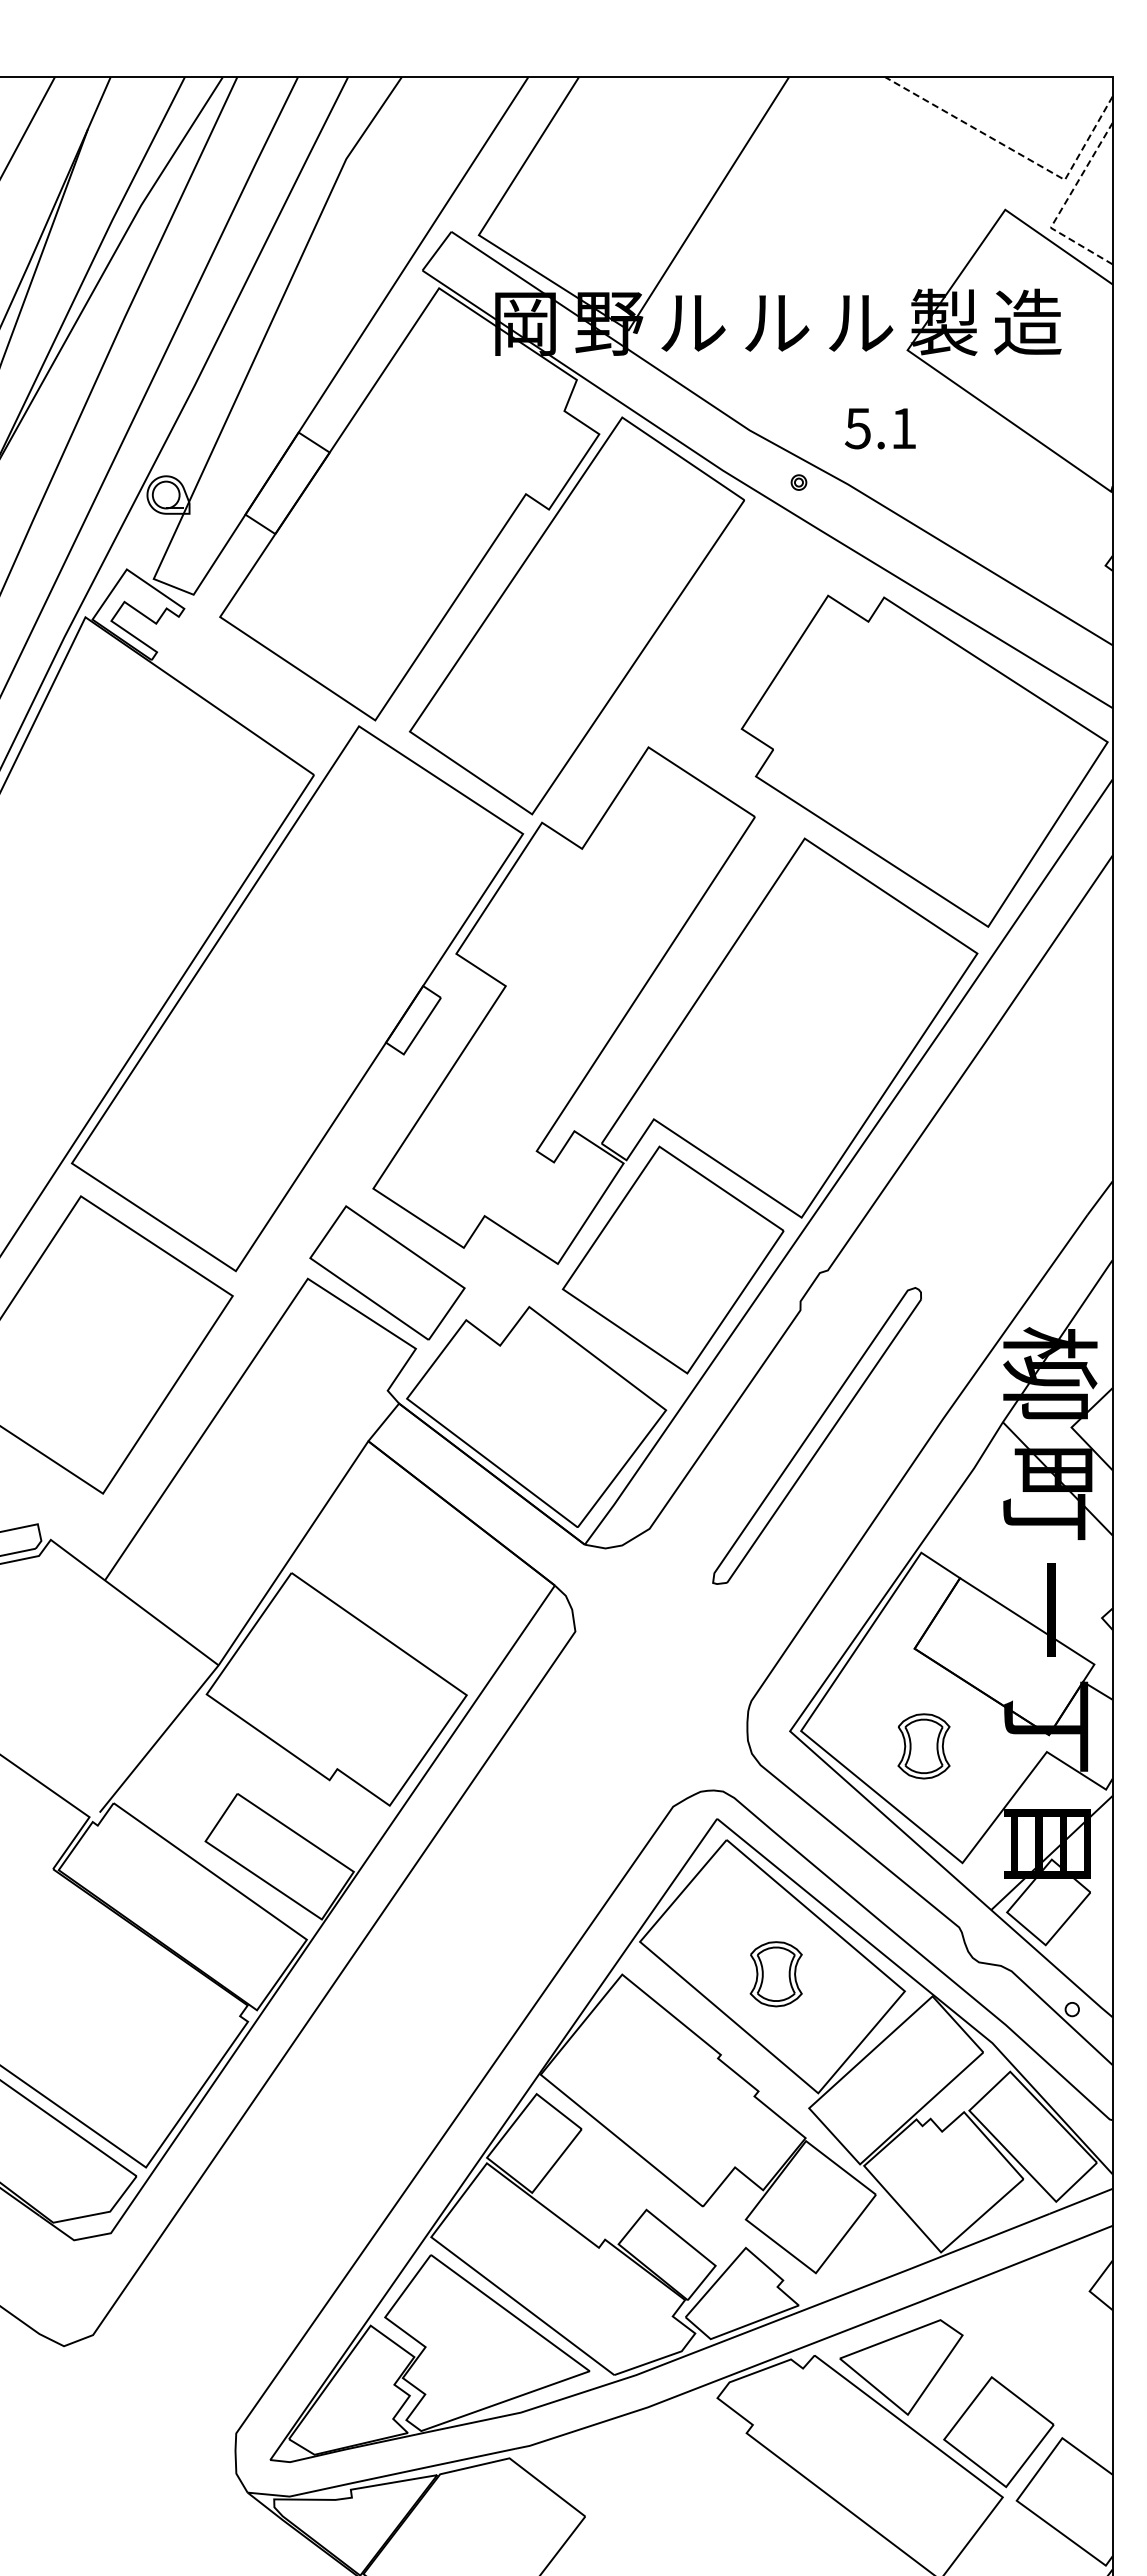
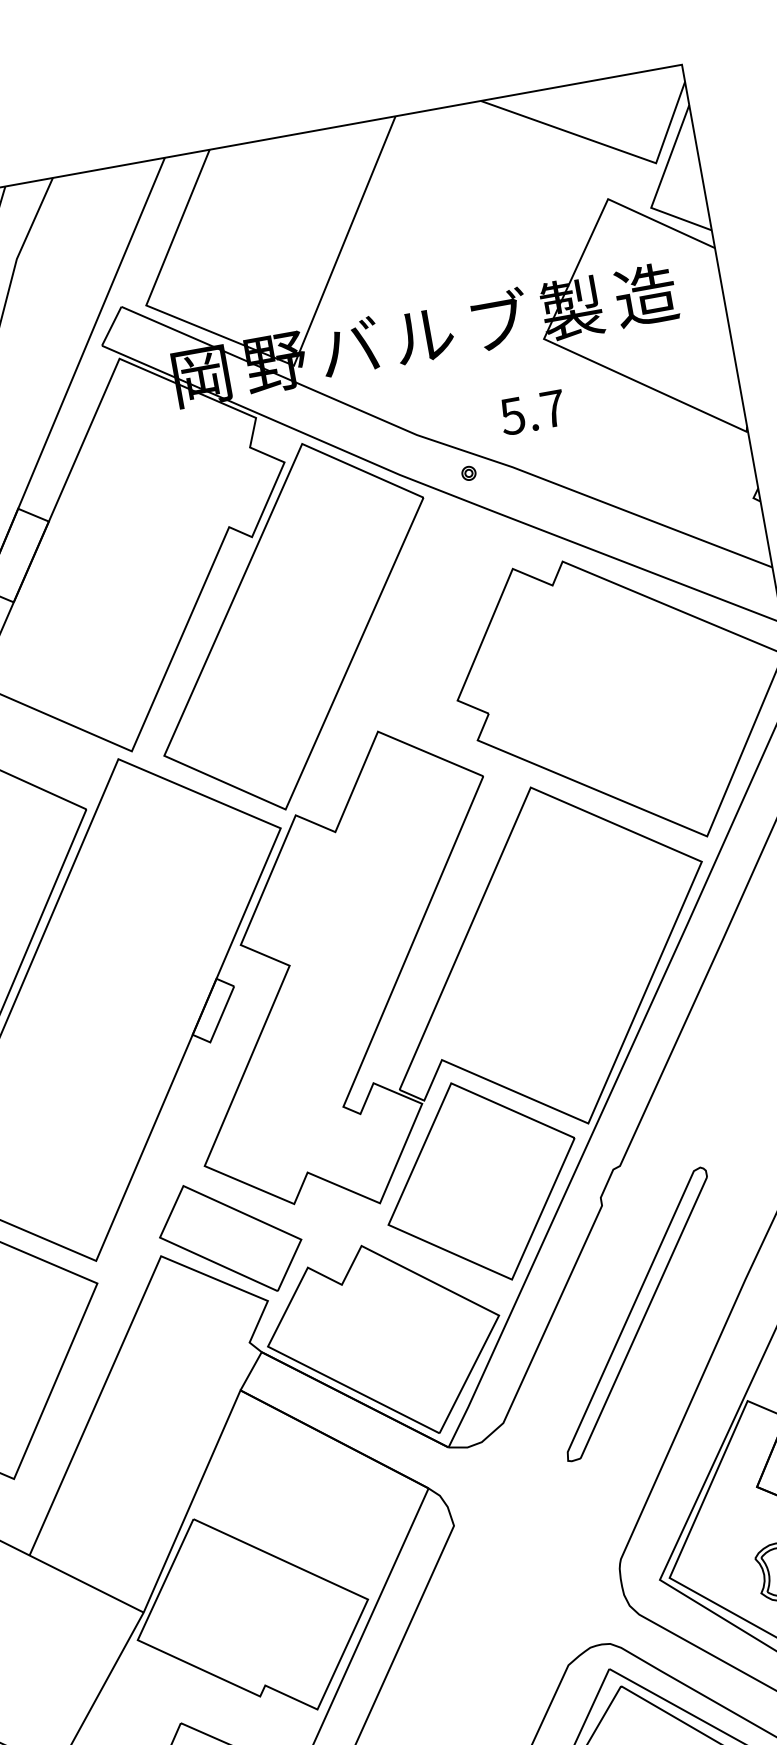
line: (1017, 152) -> (609, 146), dashed -> solid
line: (1063, 206) -> (659, 186), dashed -> solid
text: (861, 319) -> (498, 319), ル -> ブ
text: (693, 320) -> (349, 346), ル -> バ
text: (903, 428) -> (552, 408), 5.1 -> 5.7

